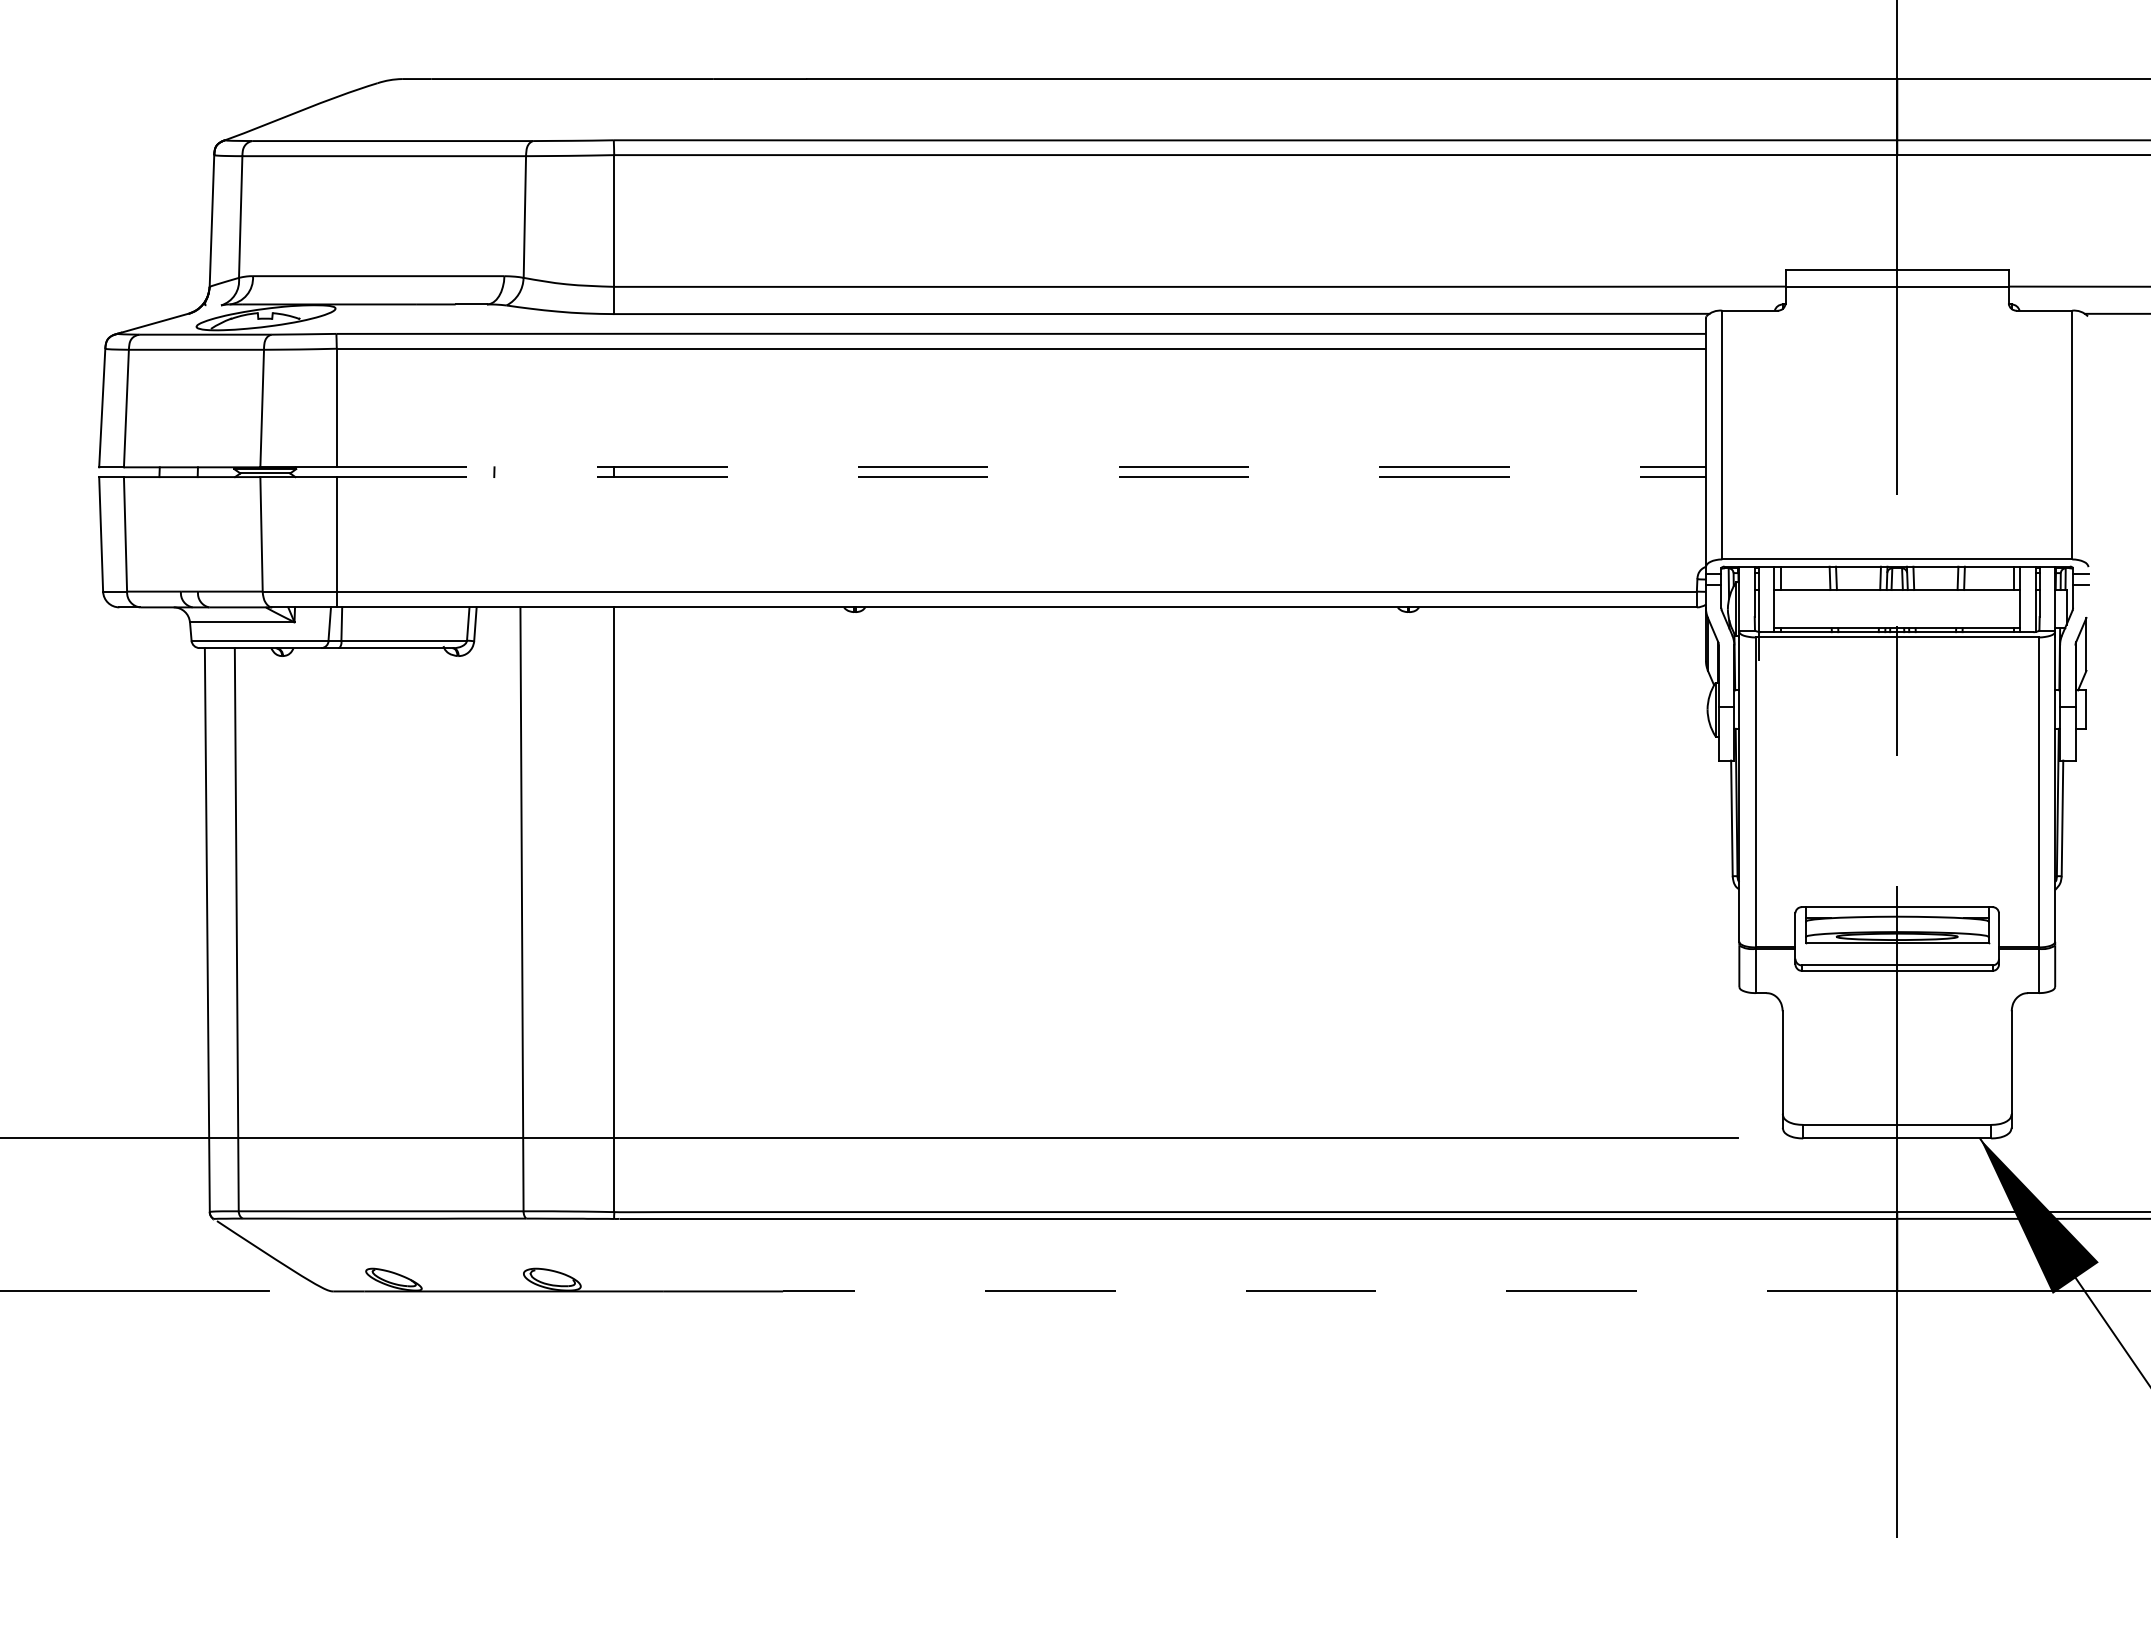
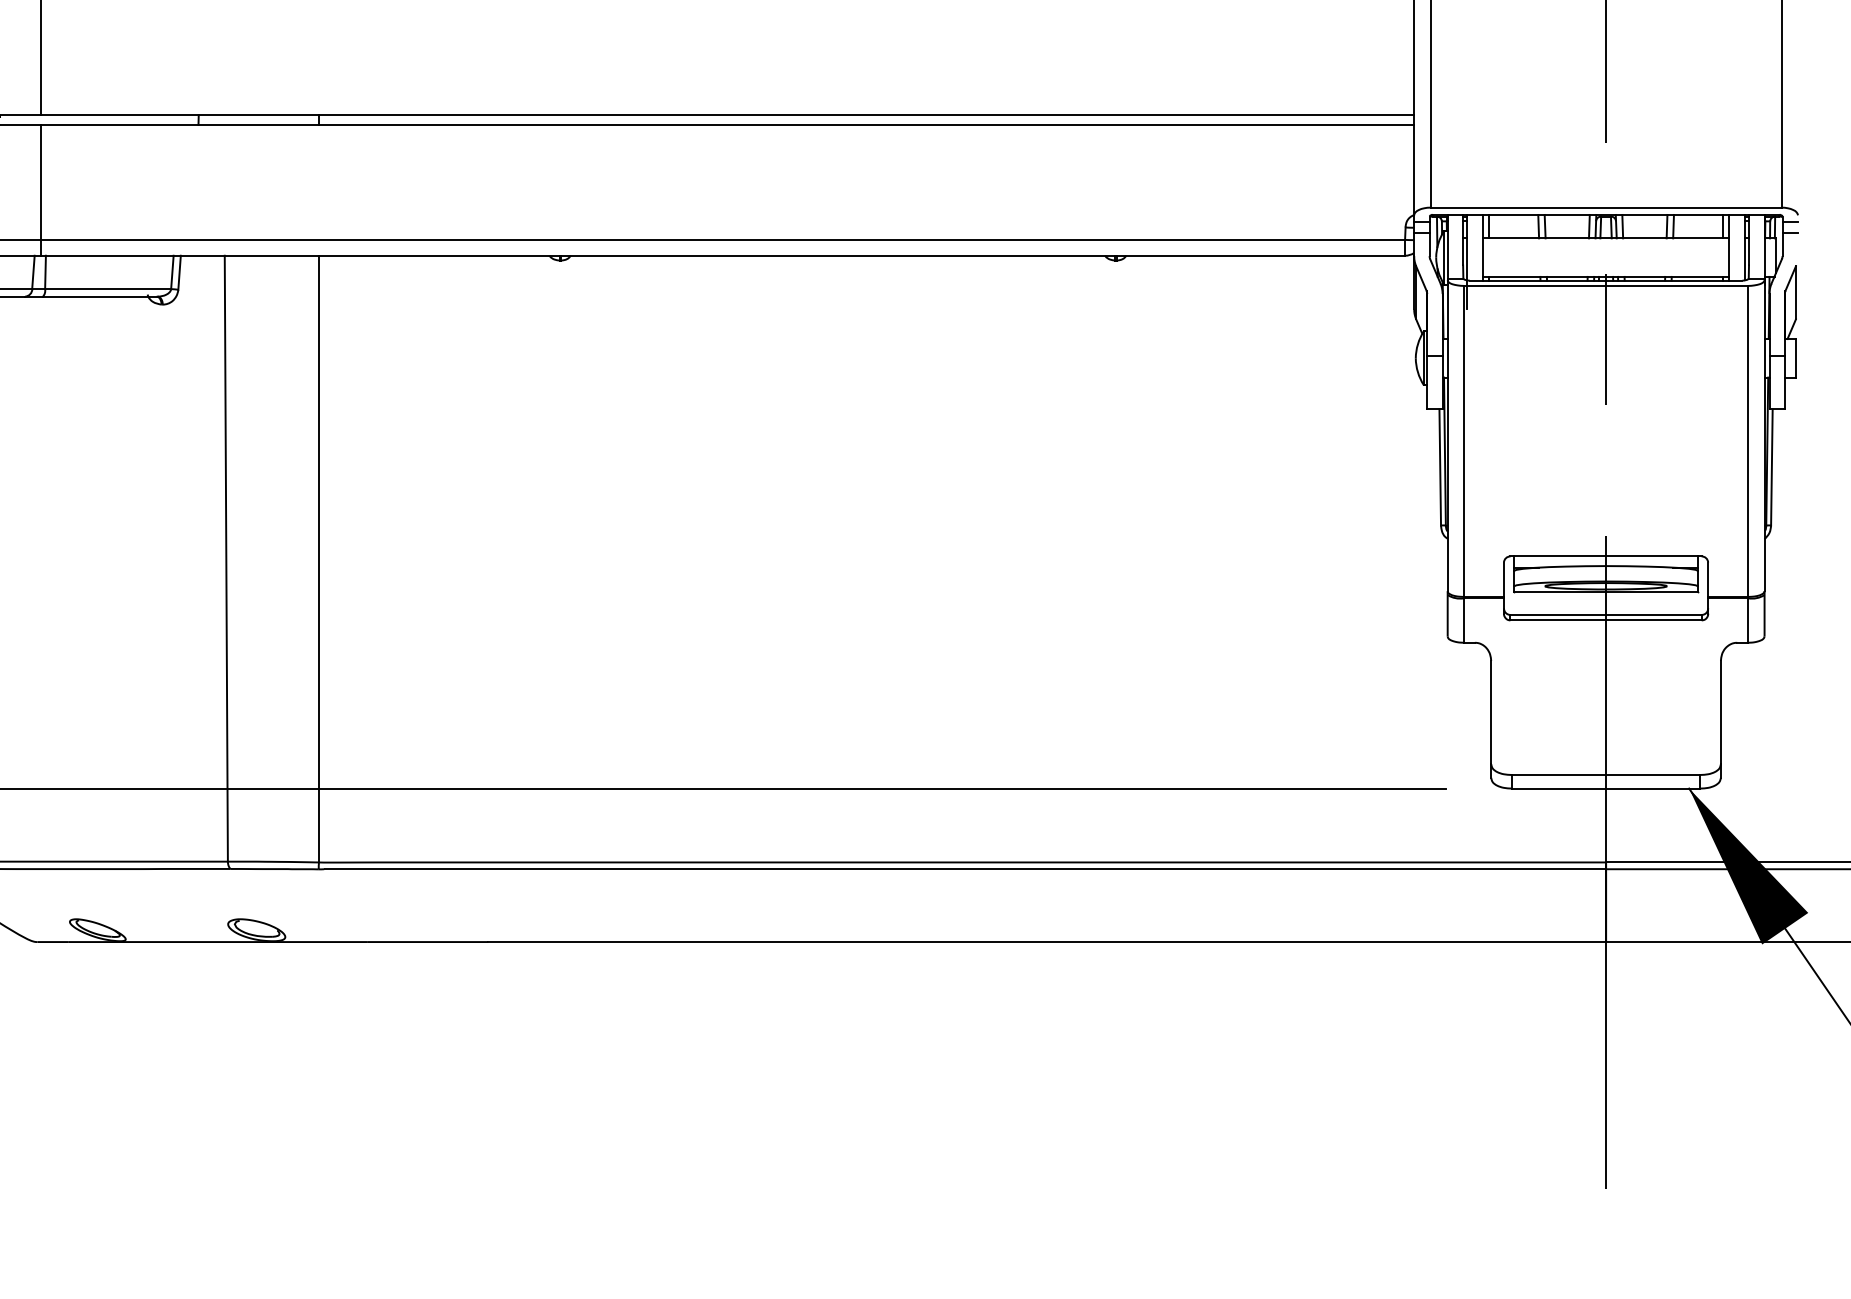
line: (1021, 467) -> (727, 115), dashed -> solid
line: (1021, 477) -> (727, 125), dashed -> solid
line: (1339, 1291) -> (1046, 942), dashed -> solid

